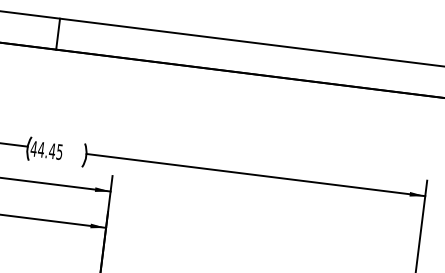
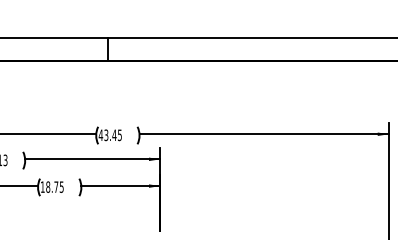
text: (41, 150) -> (106, 135), 44.45 -> 43.45

